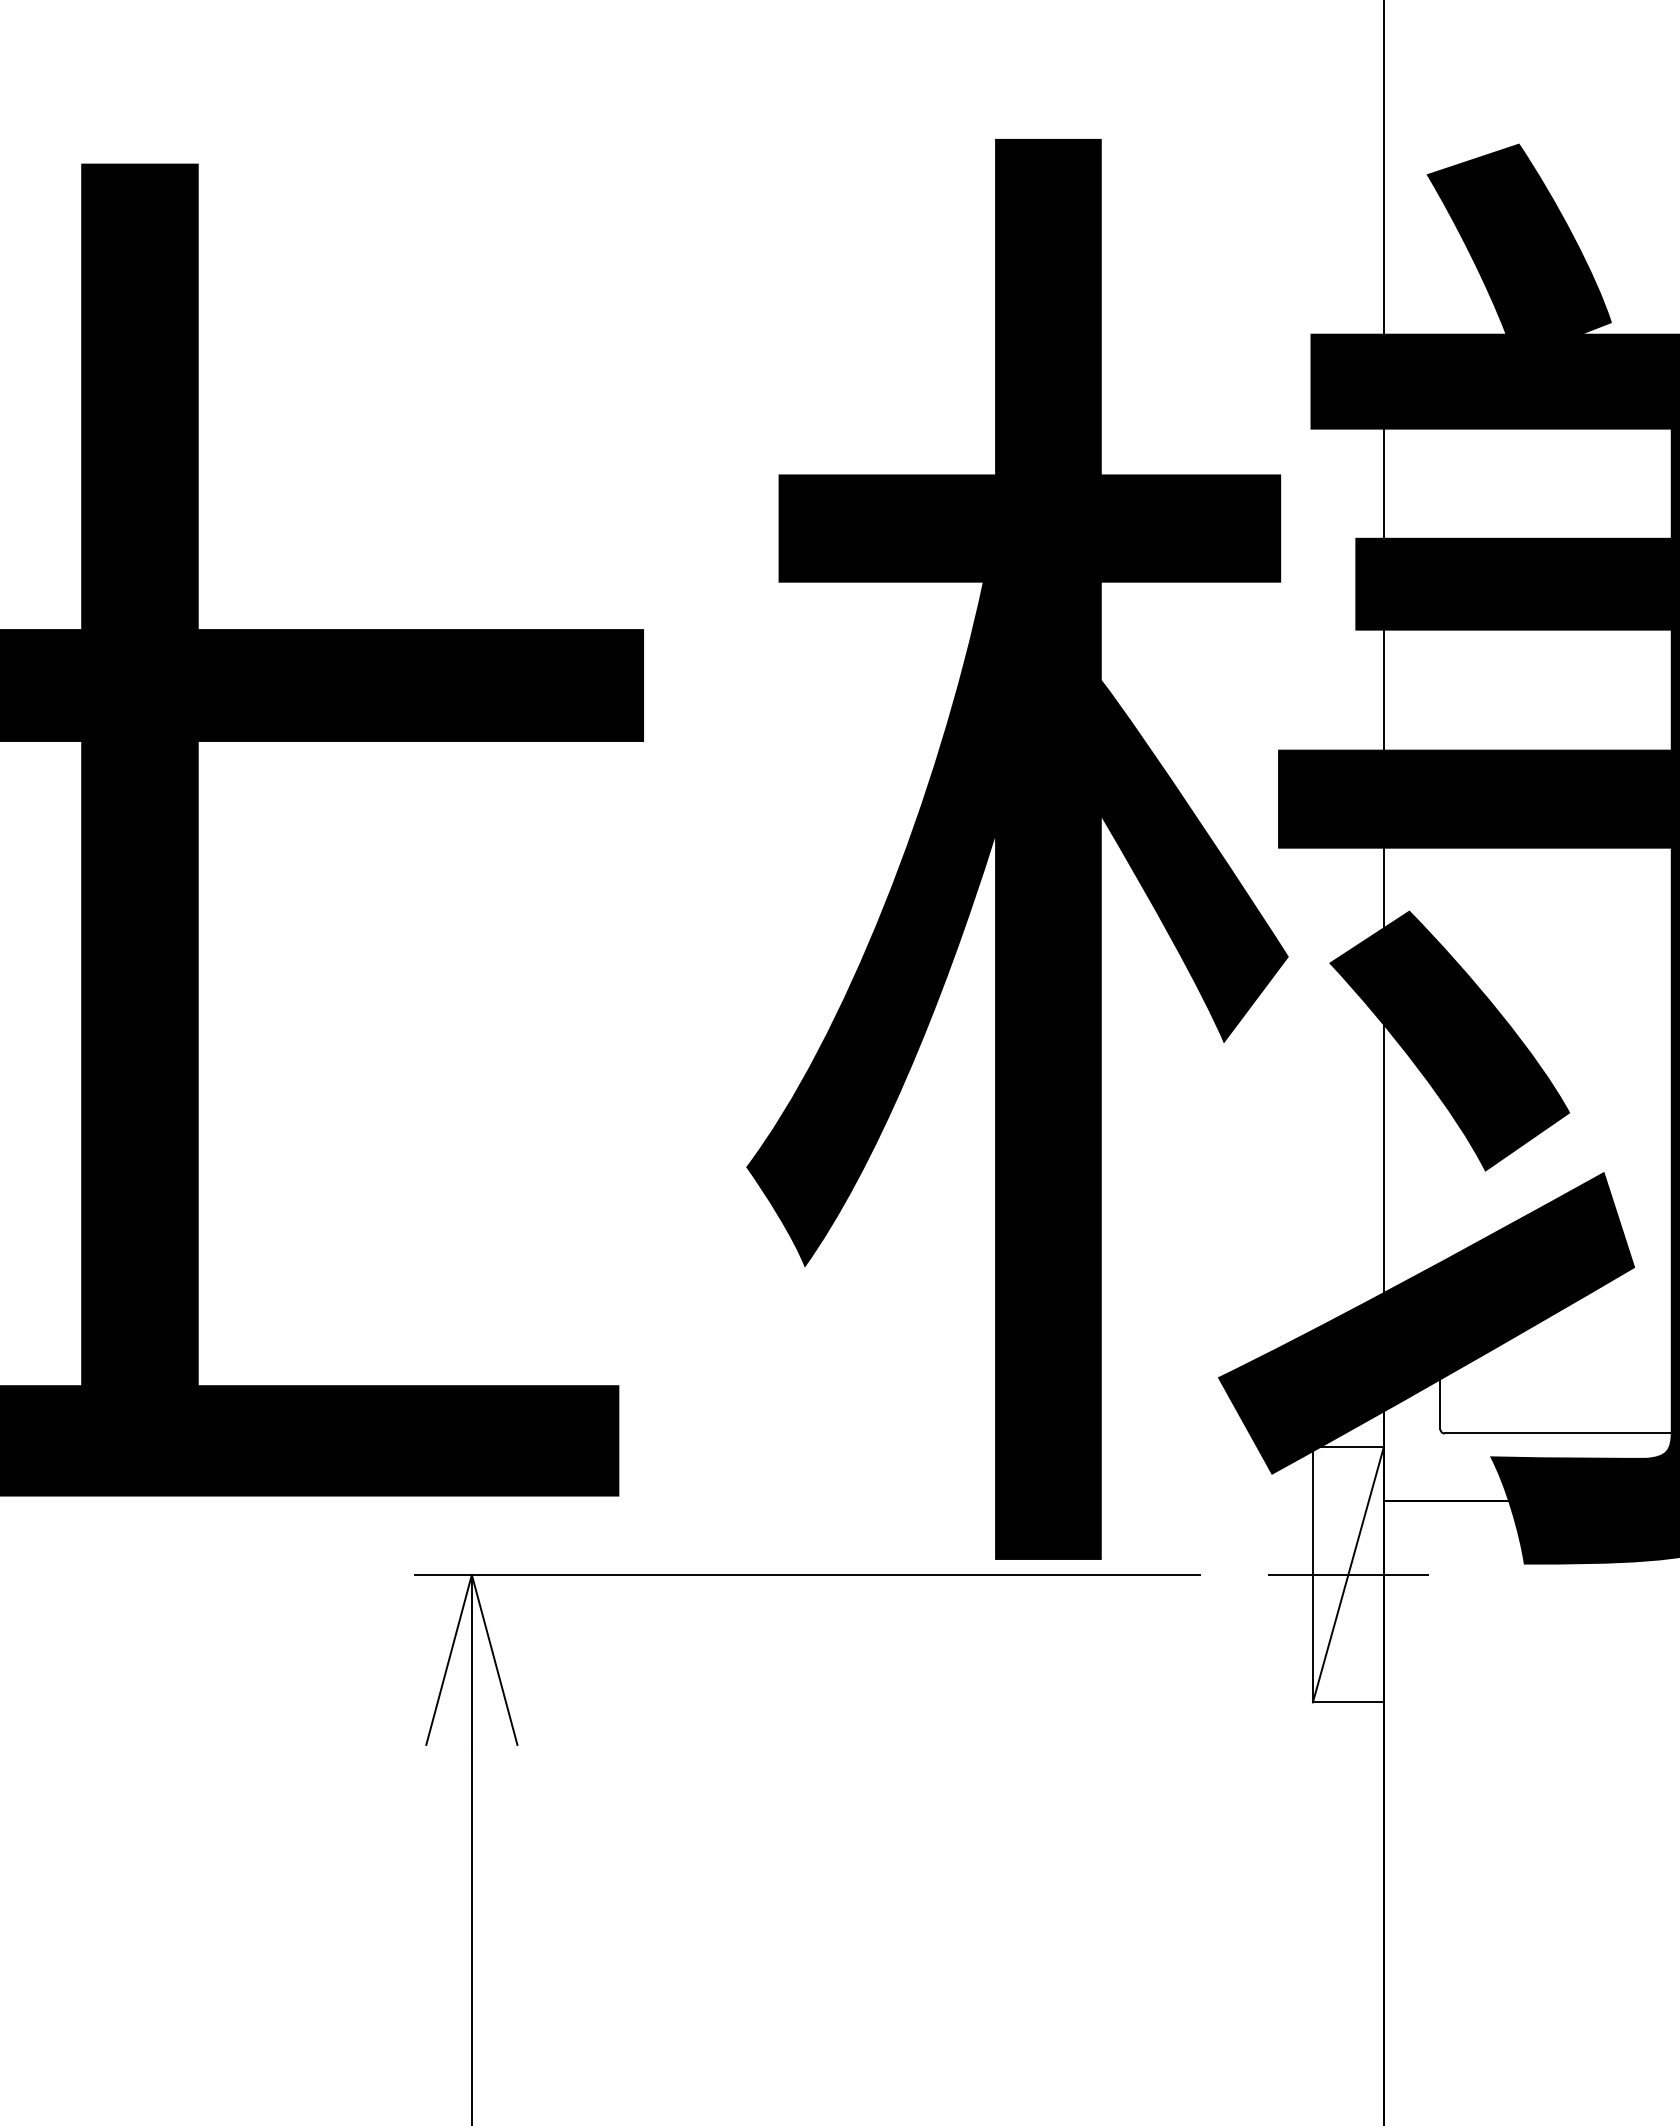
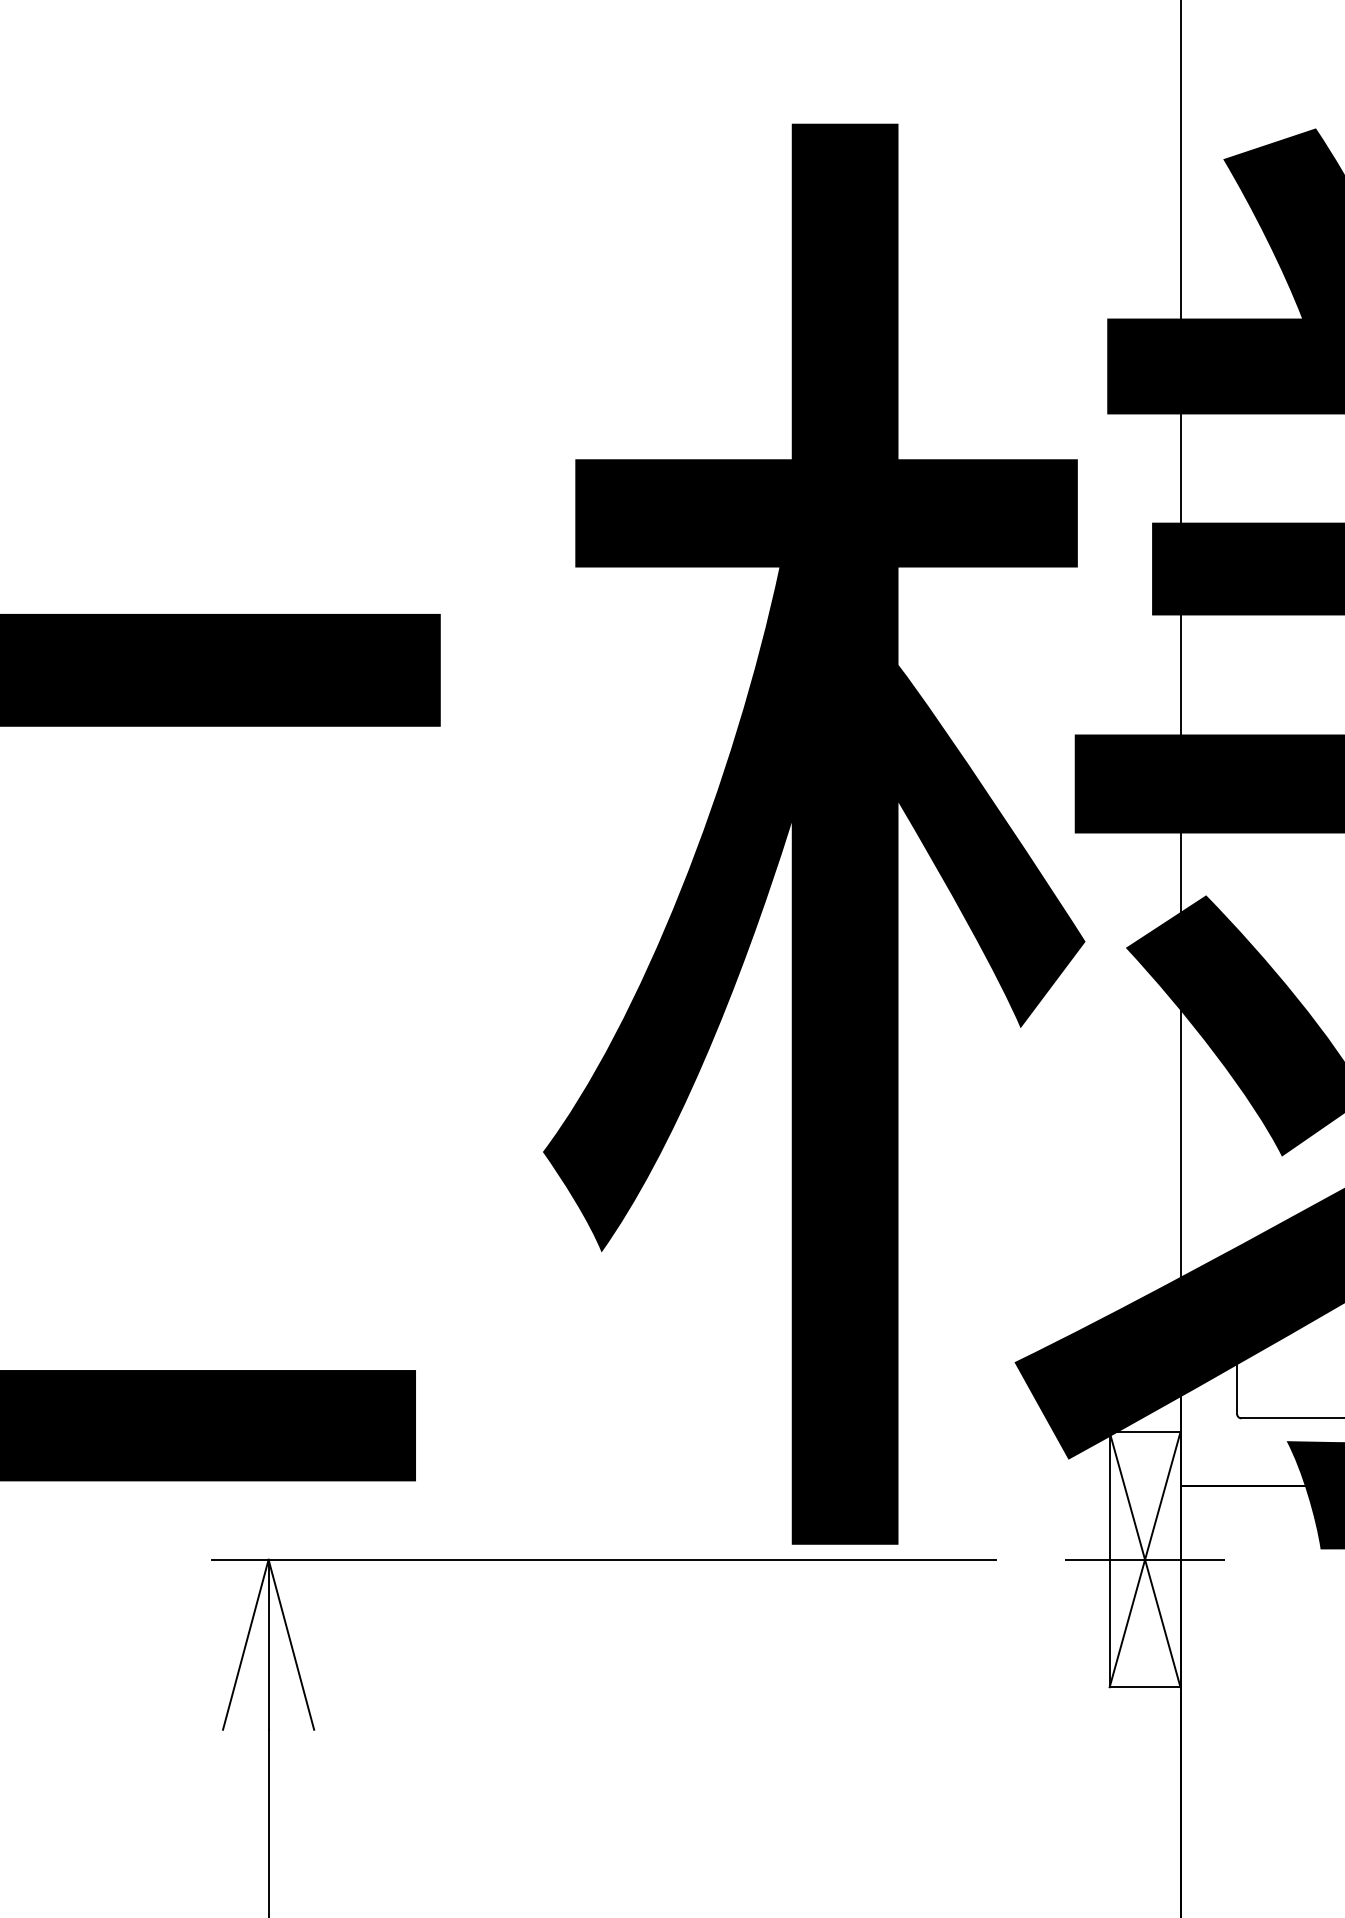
line: (1347, 1574) -> (1144, 1559), added

